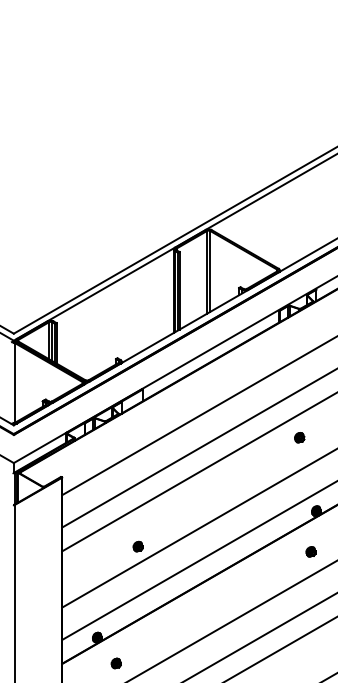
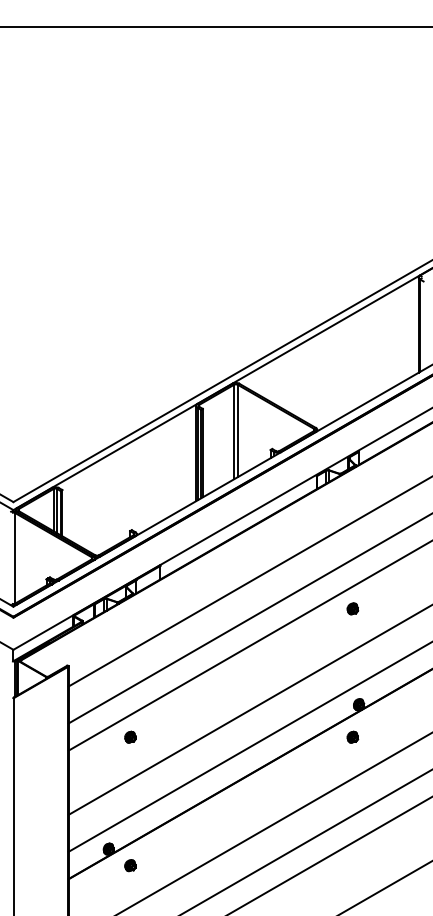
part: (299, 437) -> (352, 608), moved
part: (138, 545) -> (130, 736), moved
part: (310, 551) -> (352, 736), moved
part: (116, 663) -> (130, 865), moved

